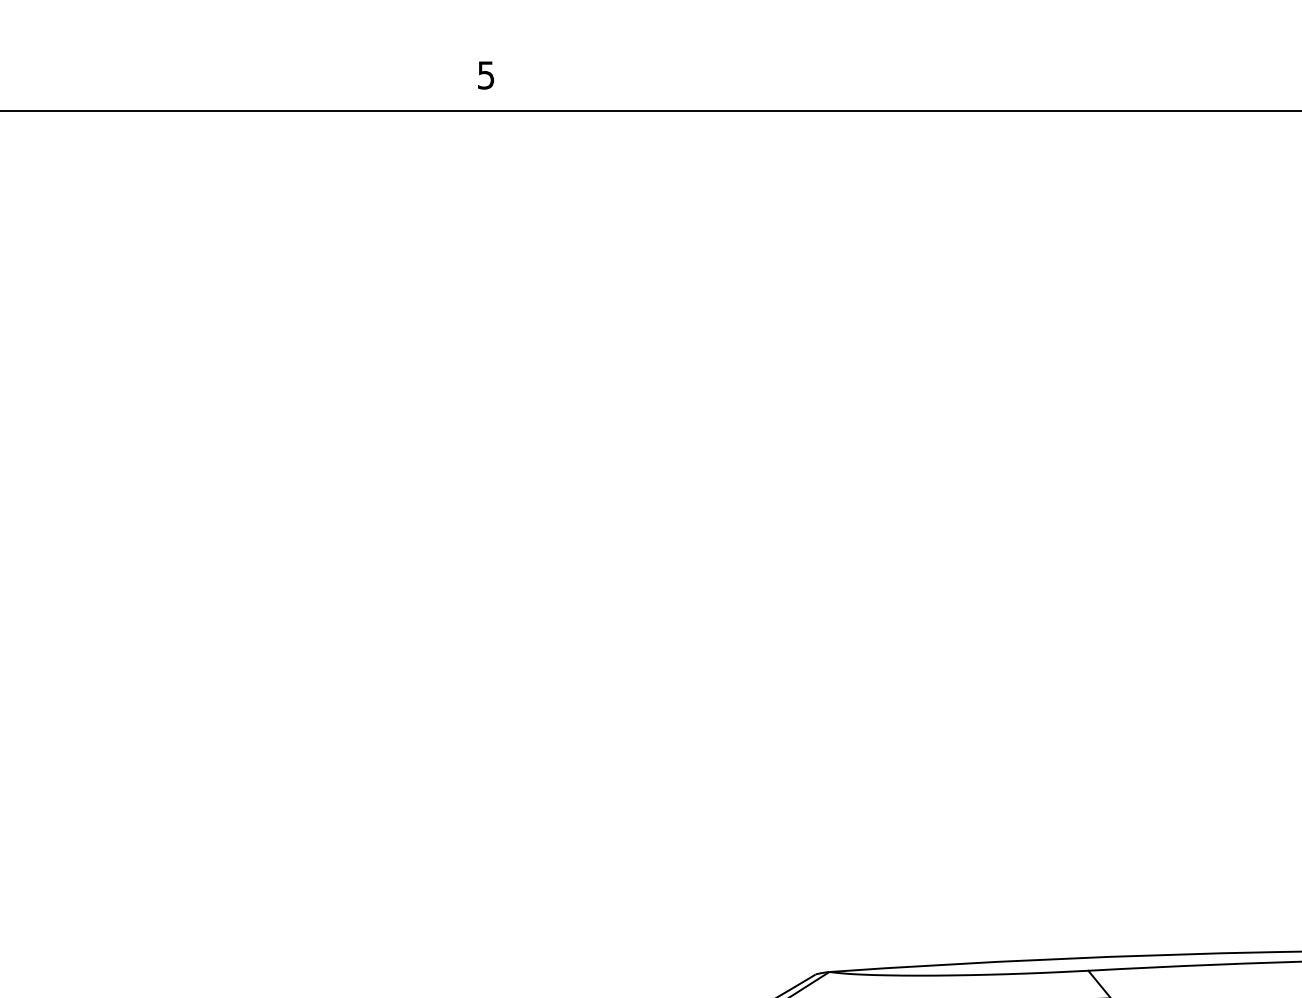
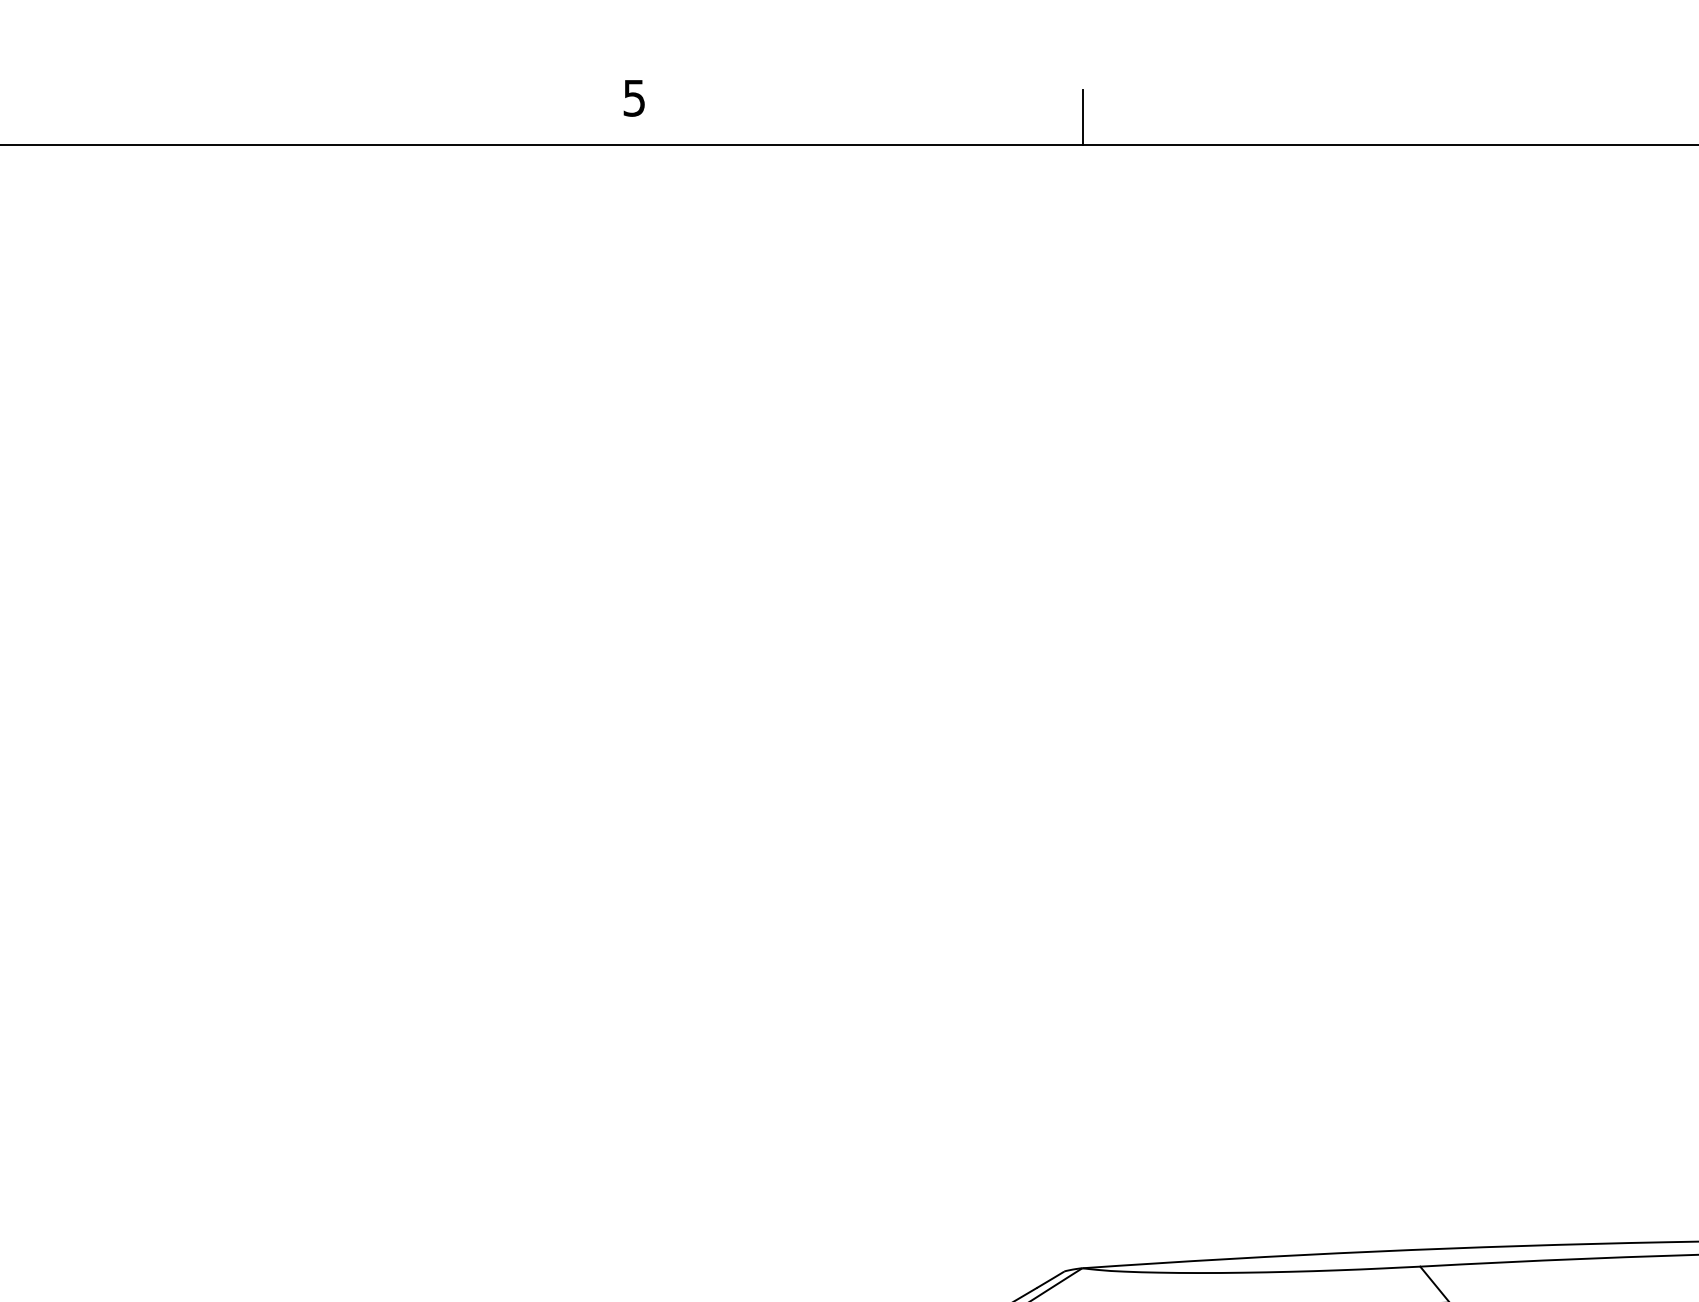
line: (830, 90) -> (1083, 117), added

